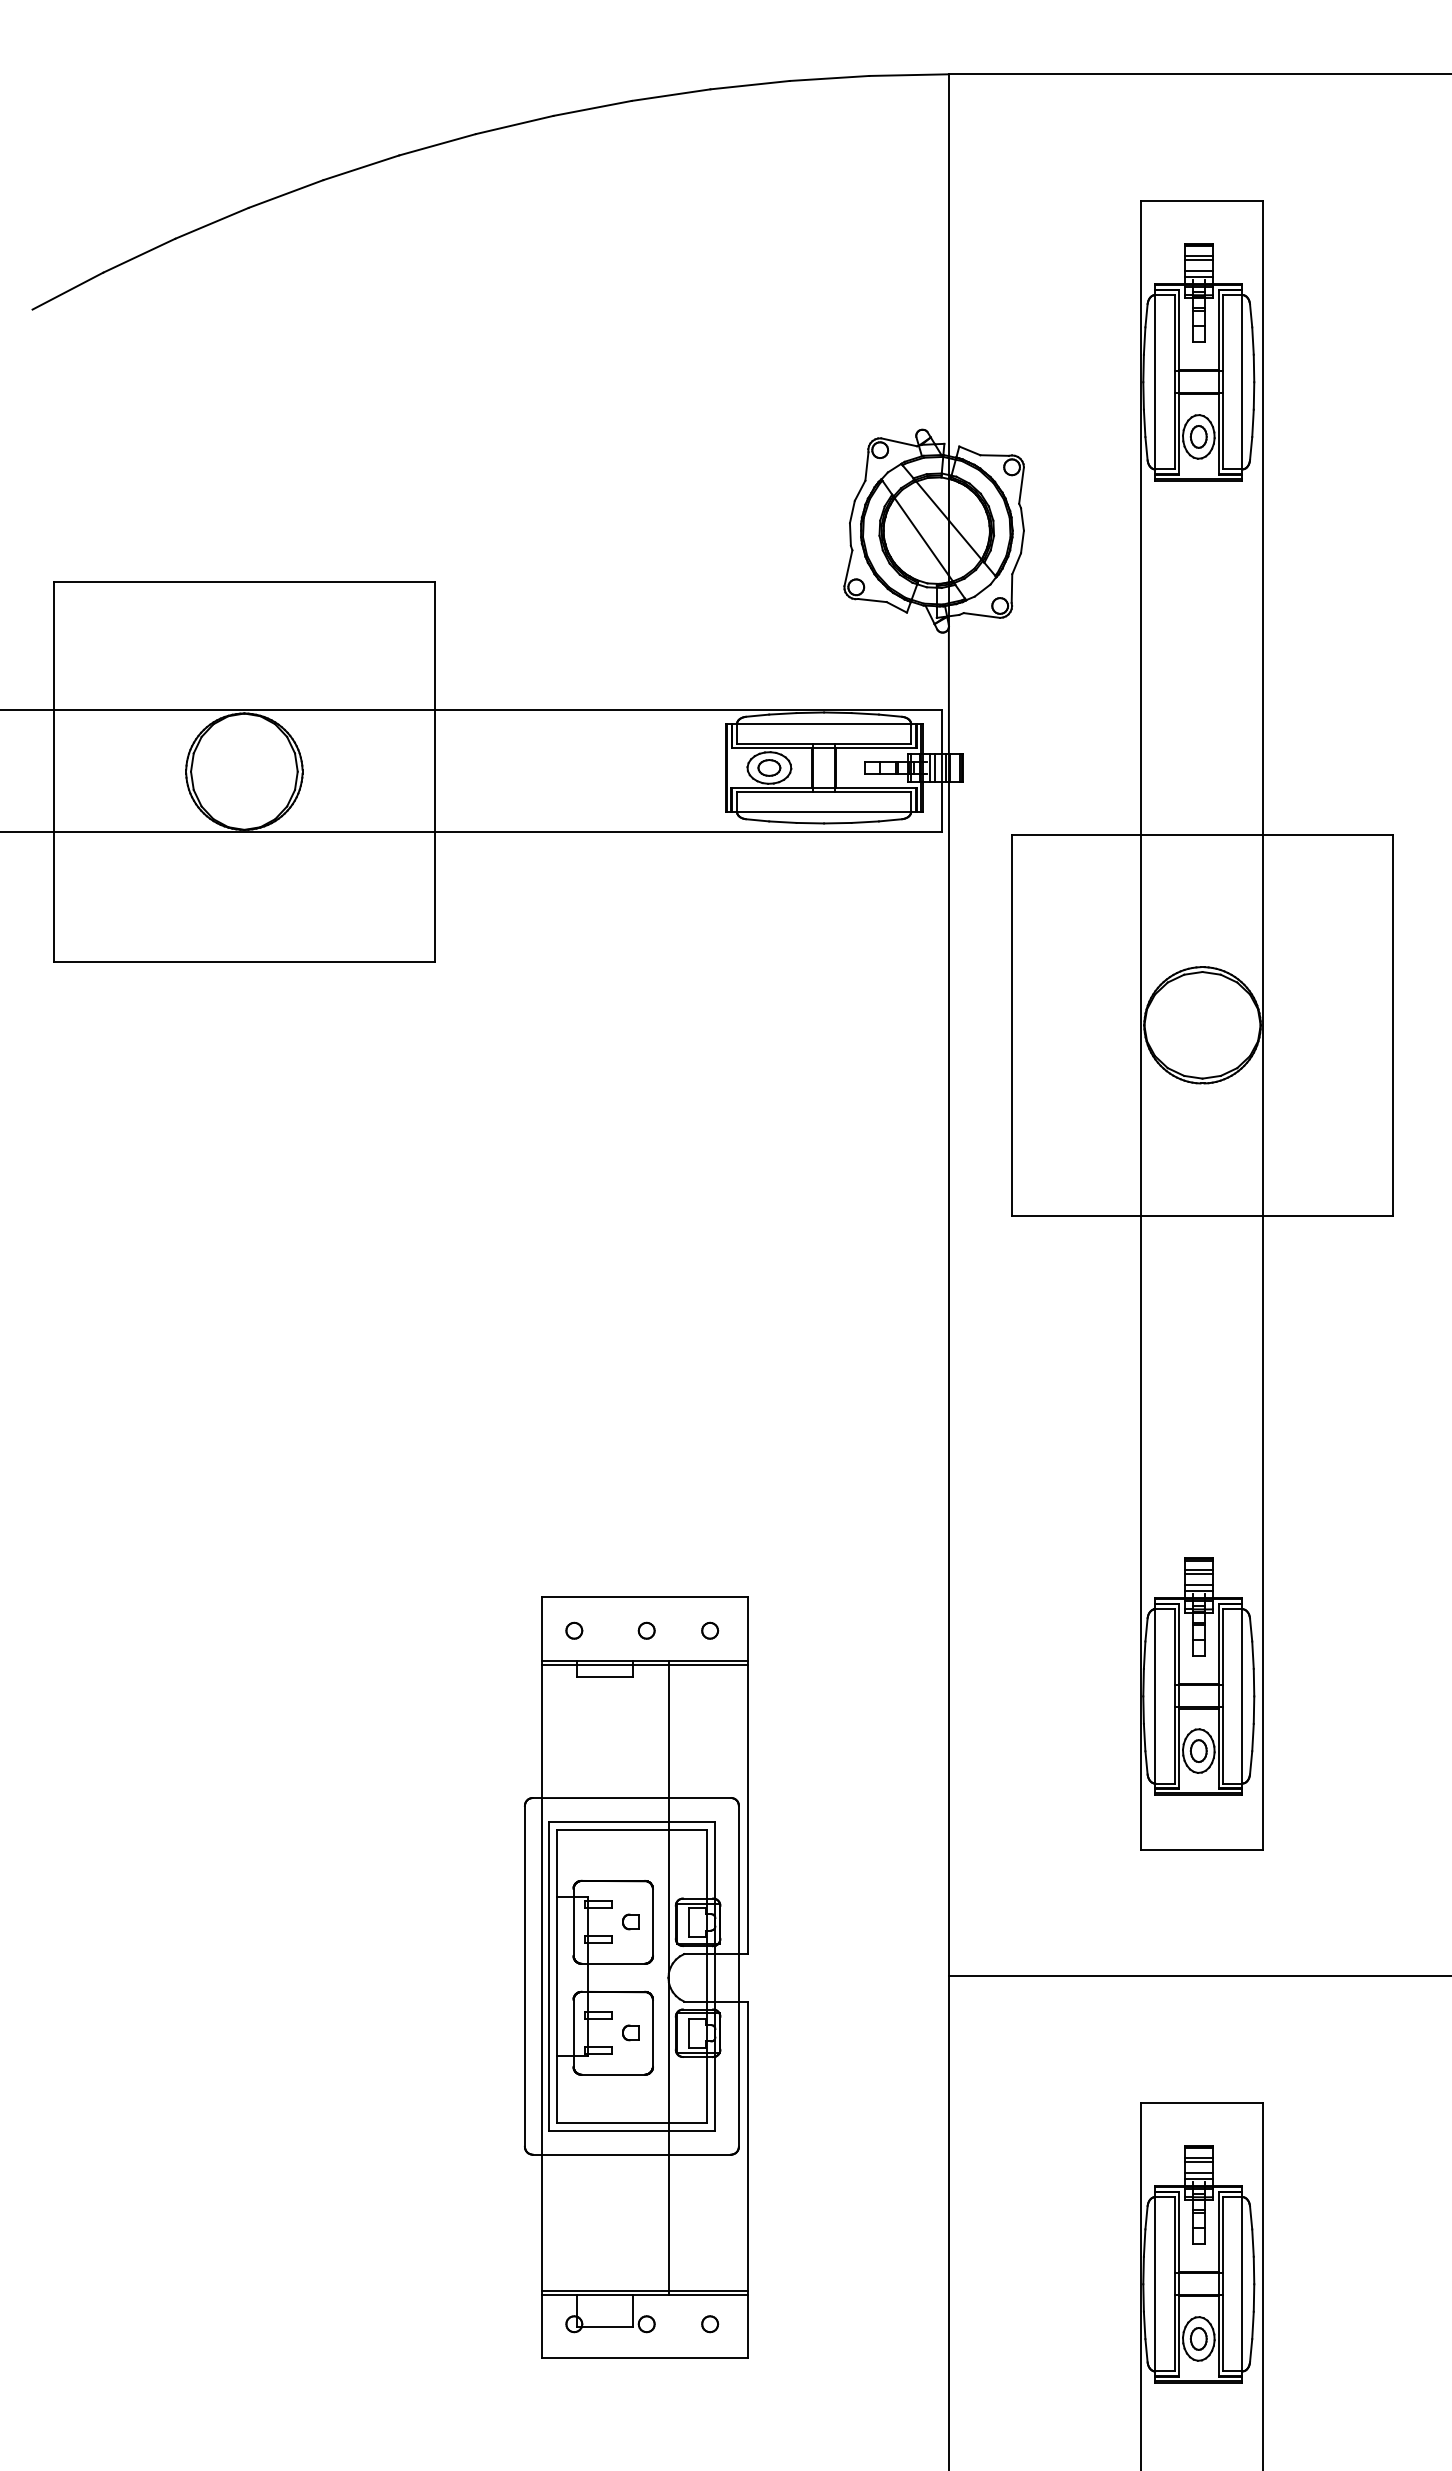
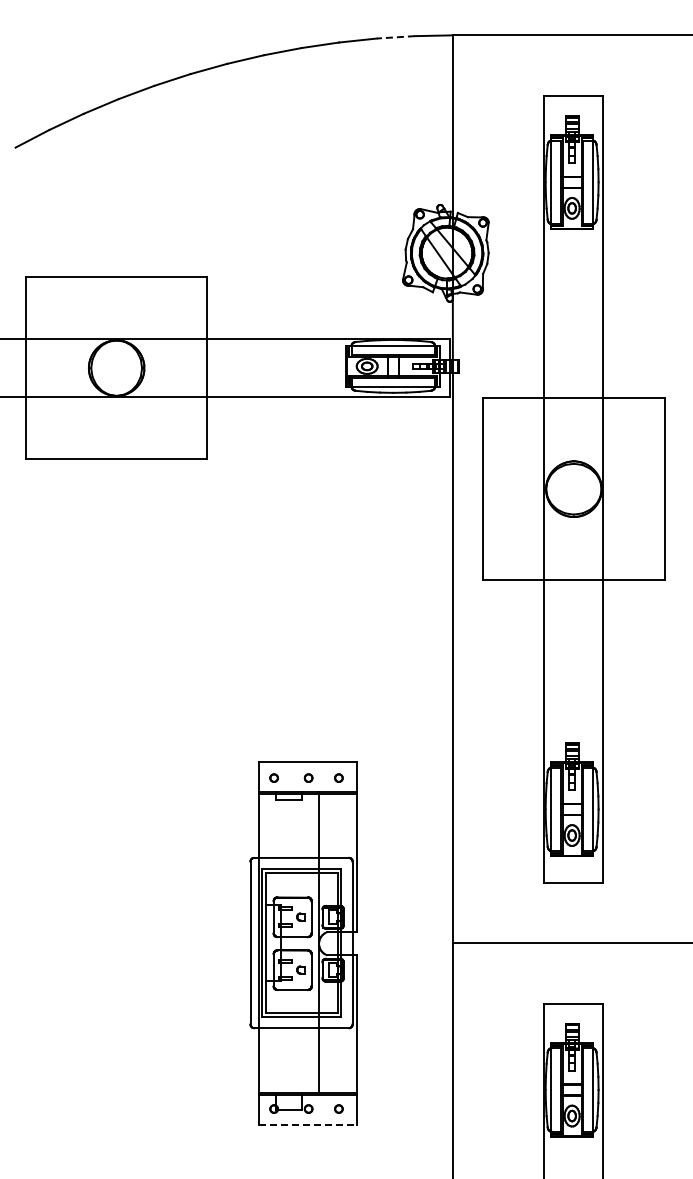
line: (828, 78) -> (395, 37), solid -> dashed
line: (646, 2358) -> (308, 1125), solid -> dashed

